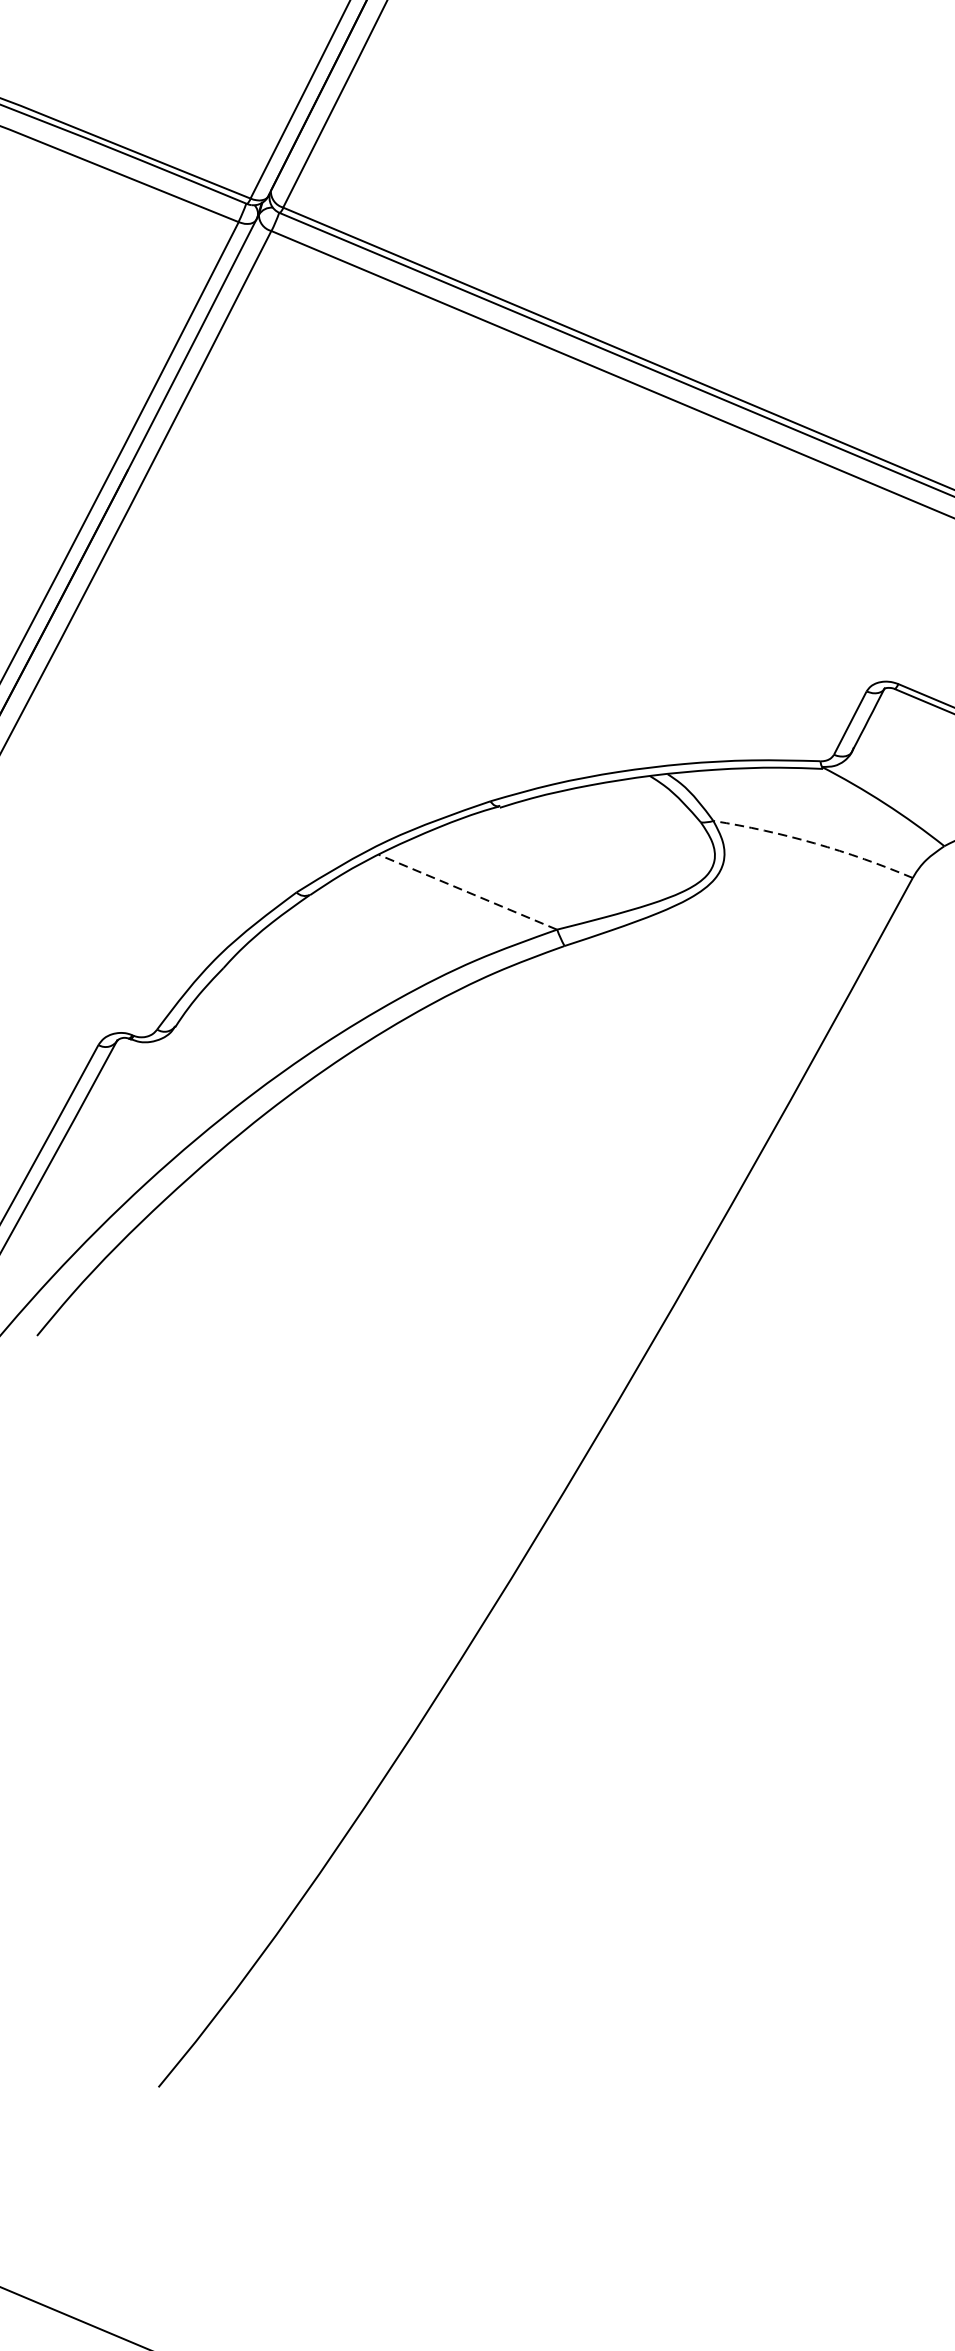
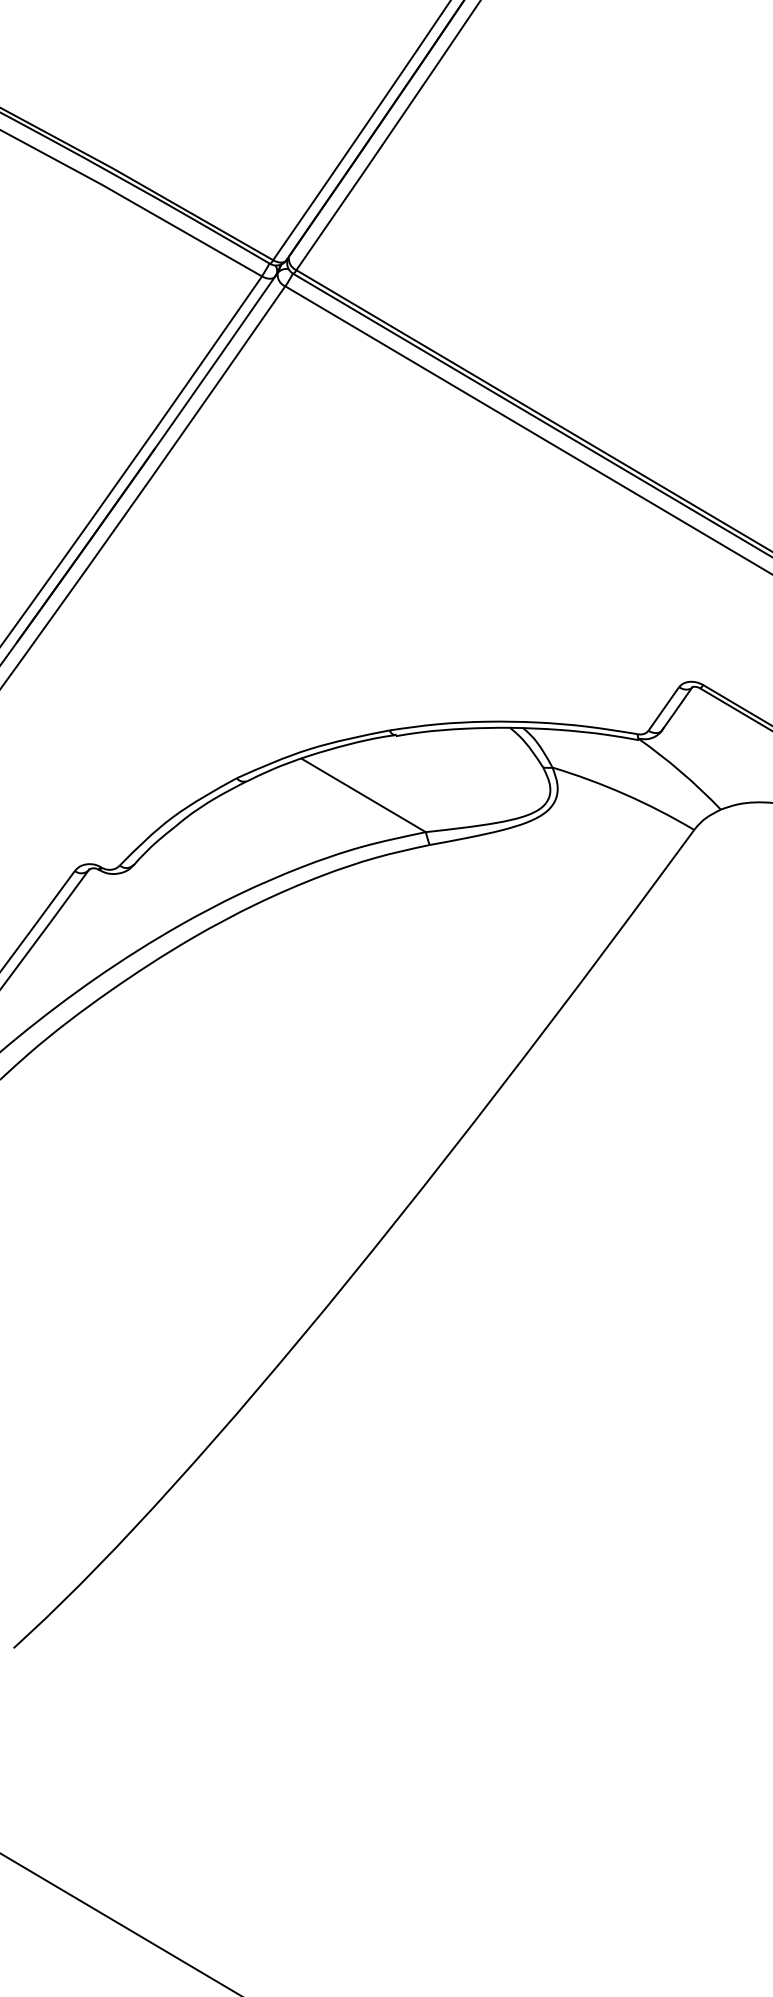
arc: (815, 843) -> (625, 794), dashed -> solid
line: (467, 892) -> (363, 795), dashed -> solid

